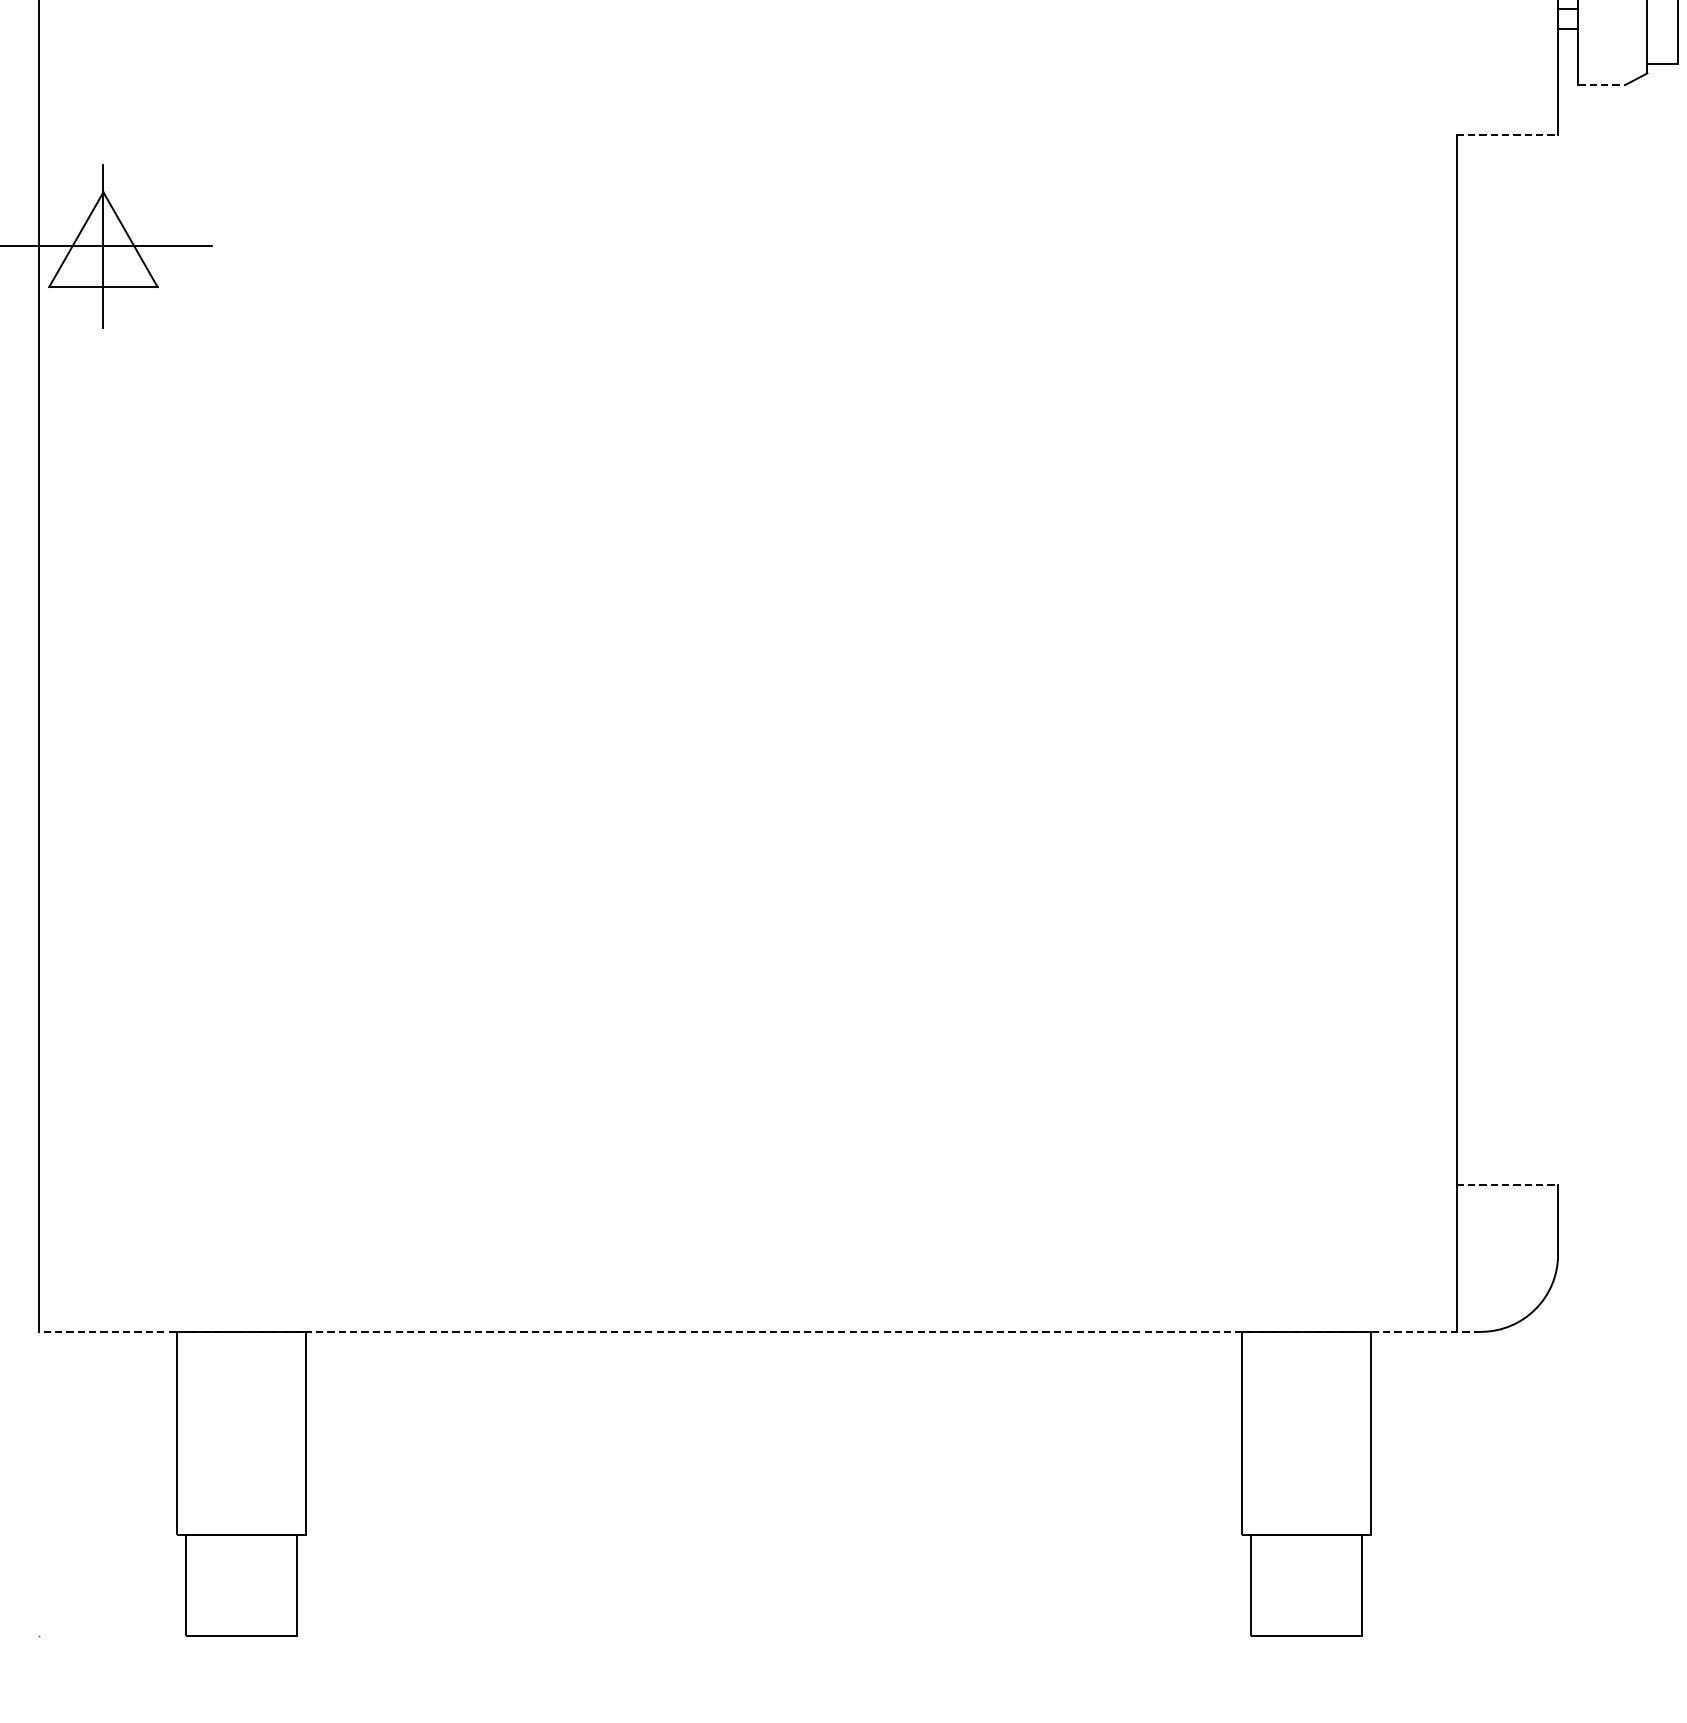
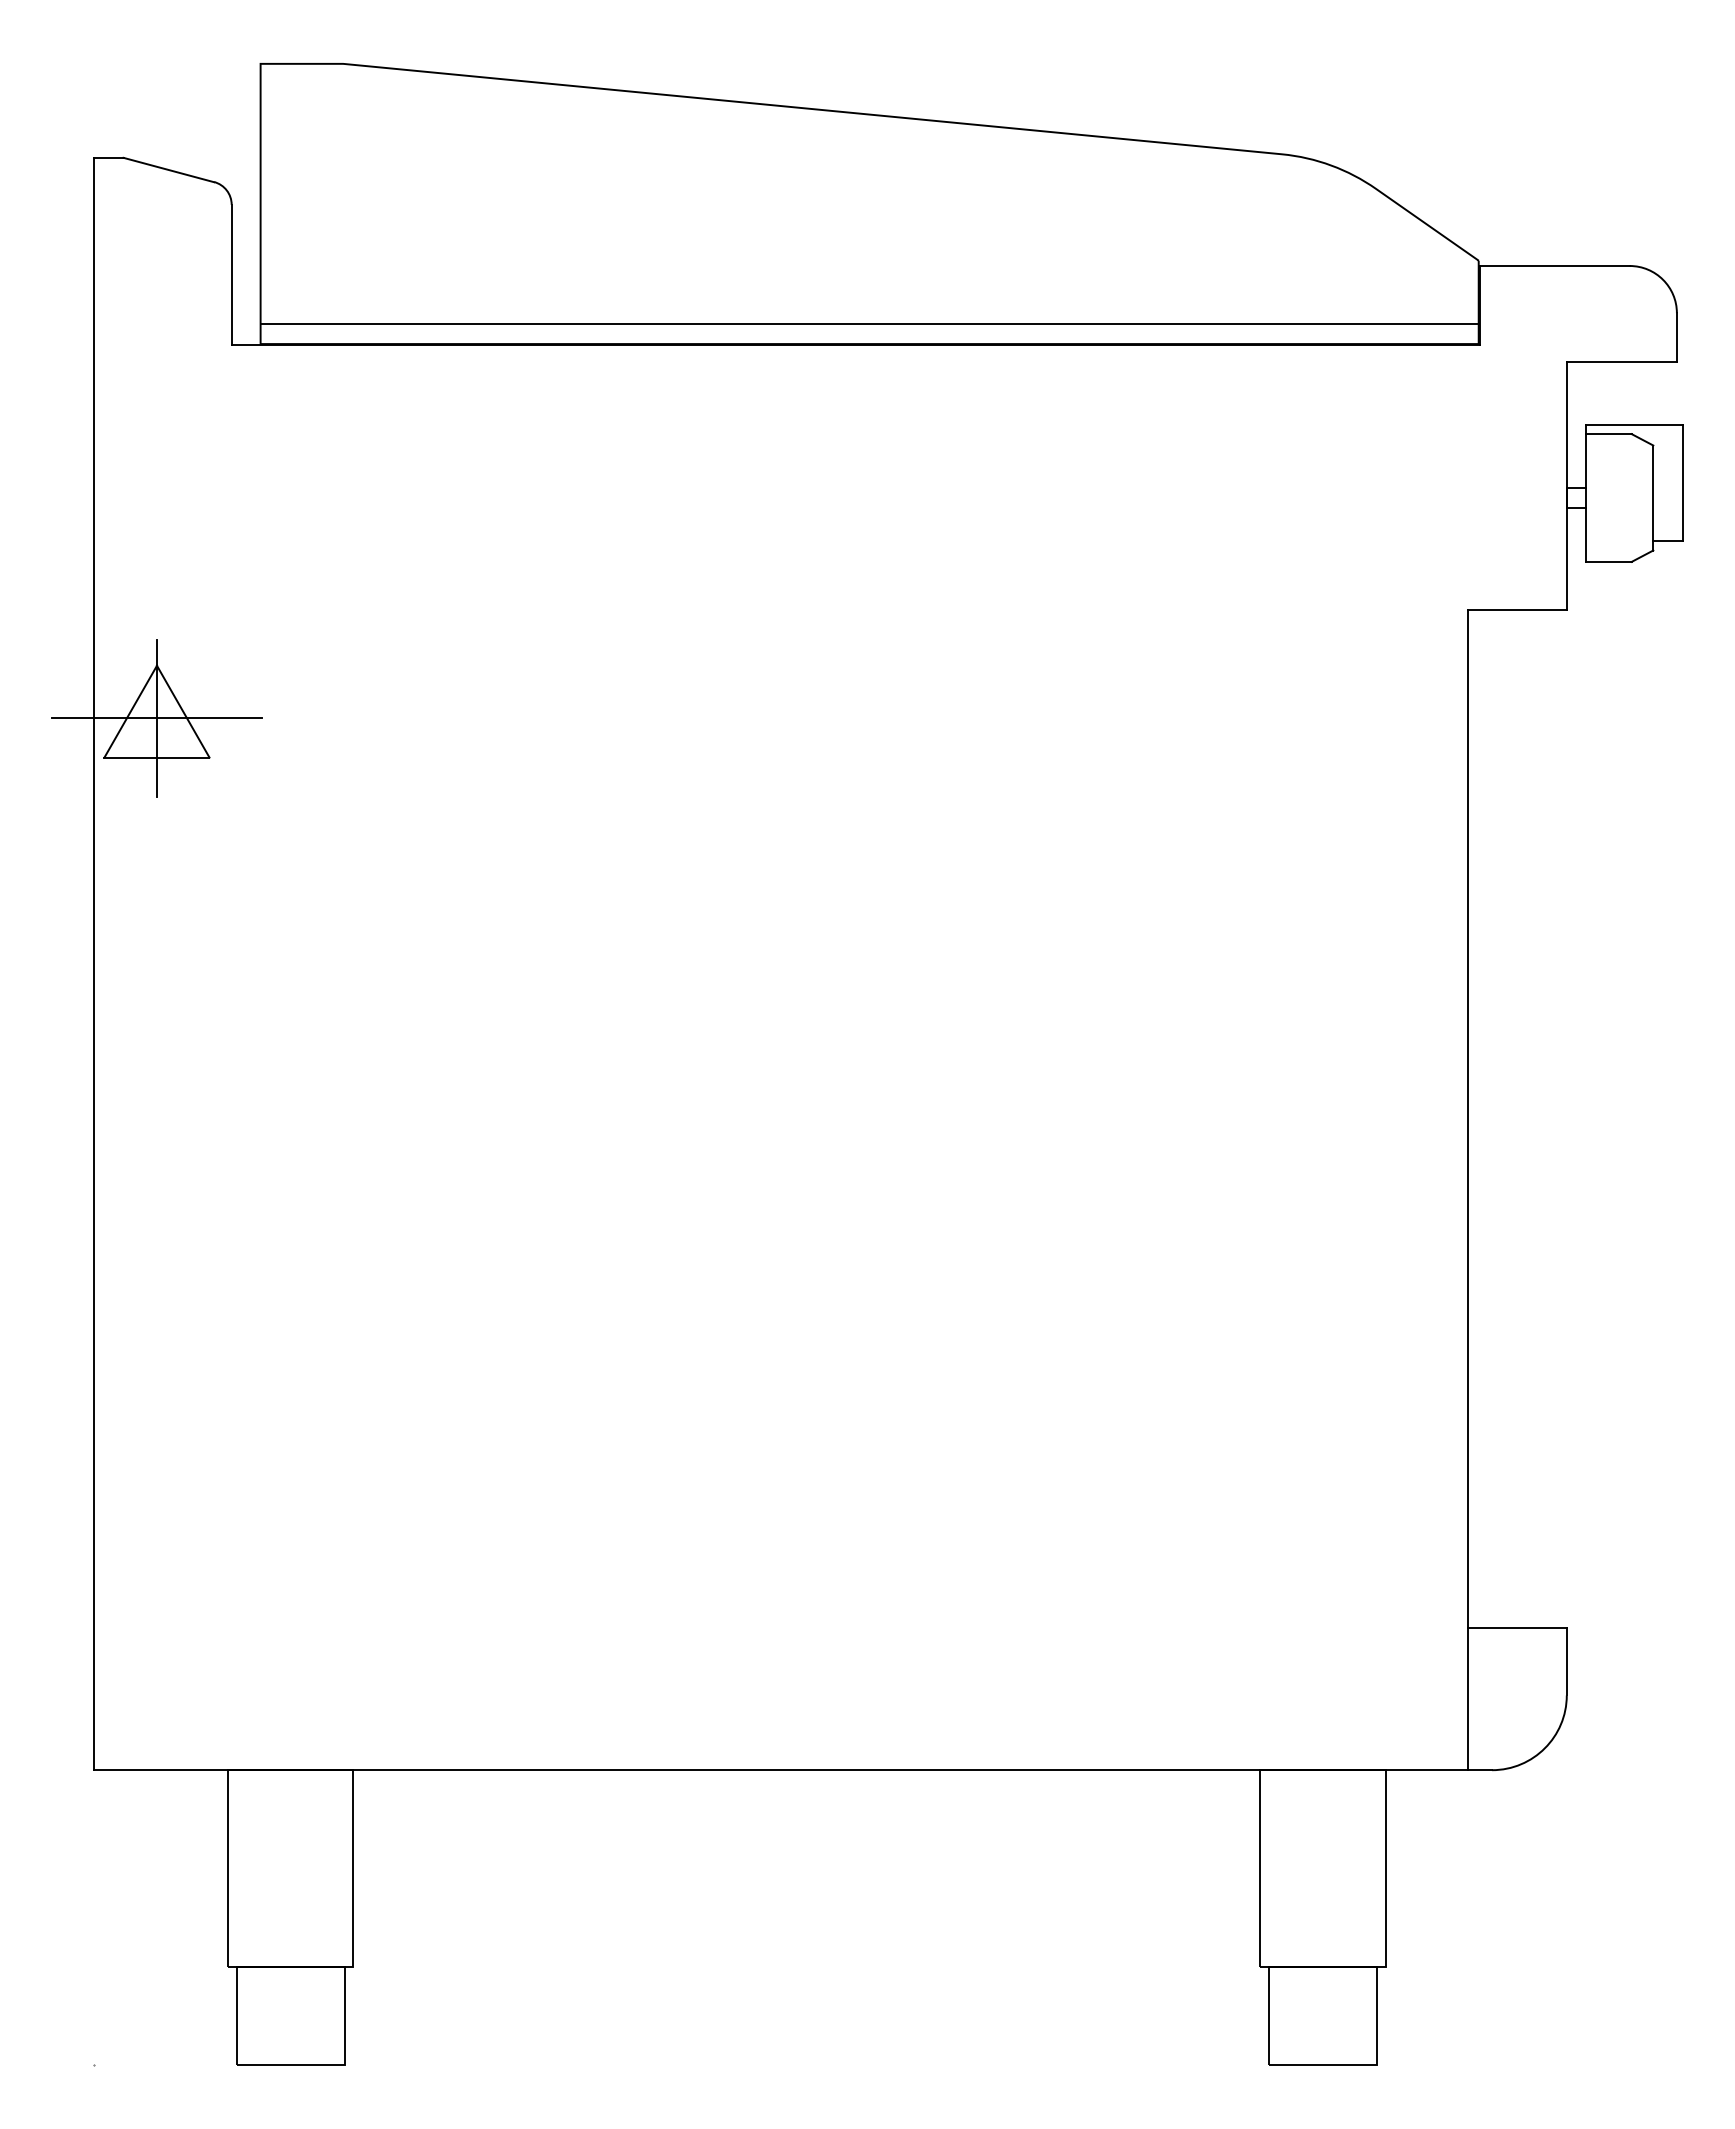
line: (1602, 84) -> (1609, 561), dashed -> solid
line: (1508, 135) -> (1518, 610), dashed -> solid
line: (1508, 1184) -> (1518, 1627), dashed -> solid
line: (759, 1332) -> (792, 1770), dashed -> solid

